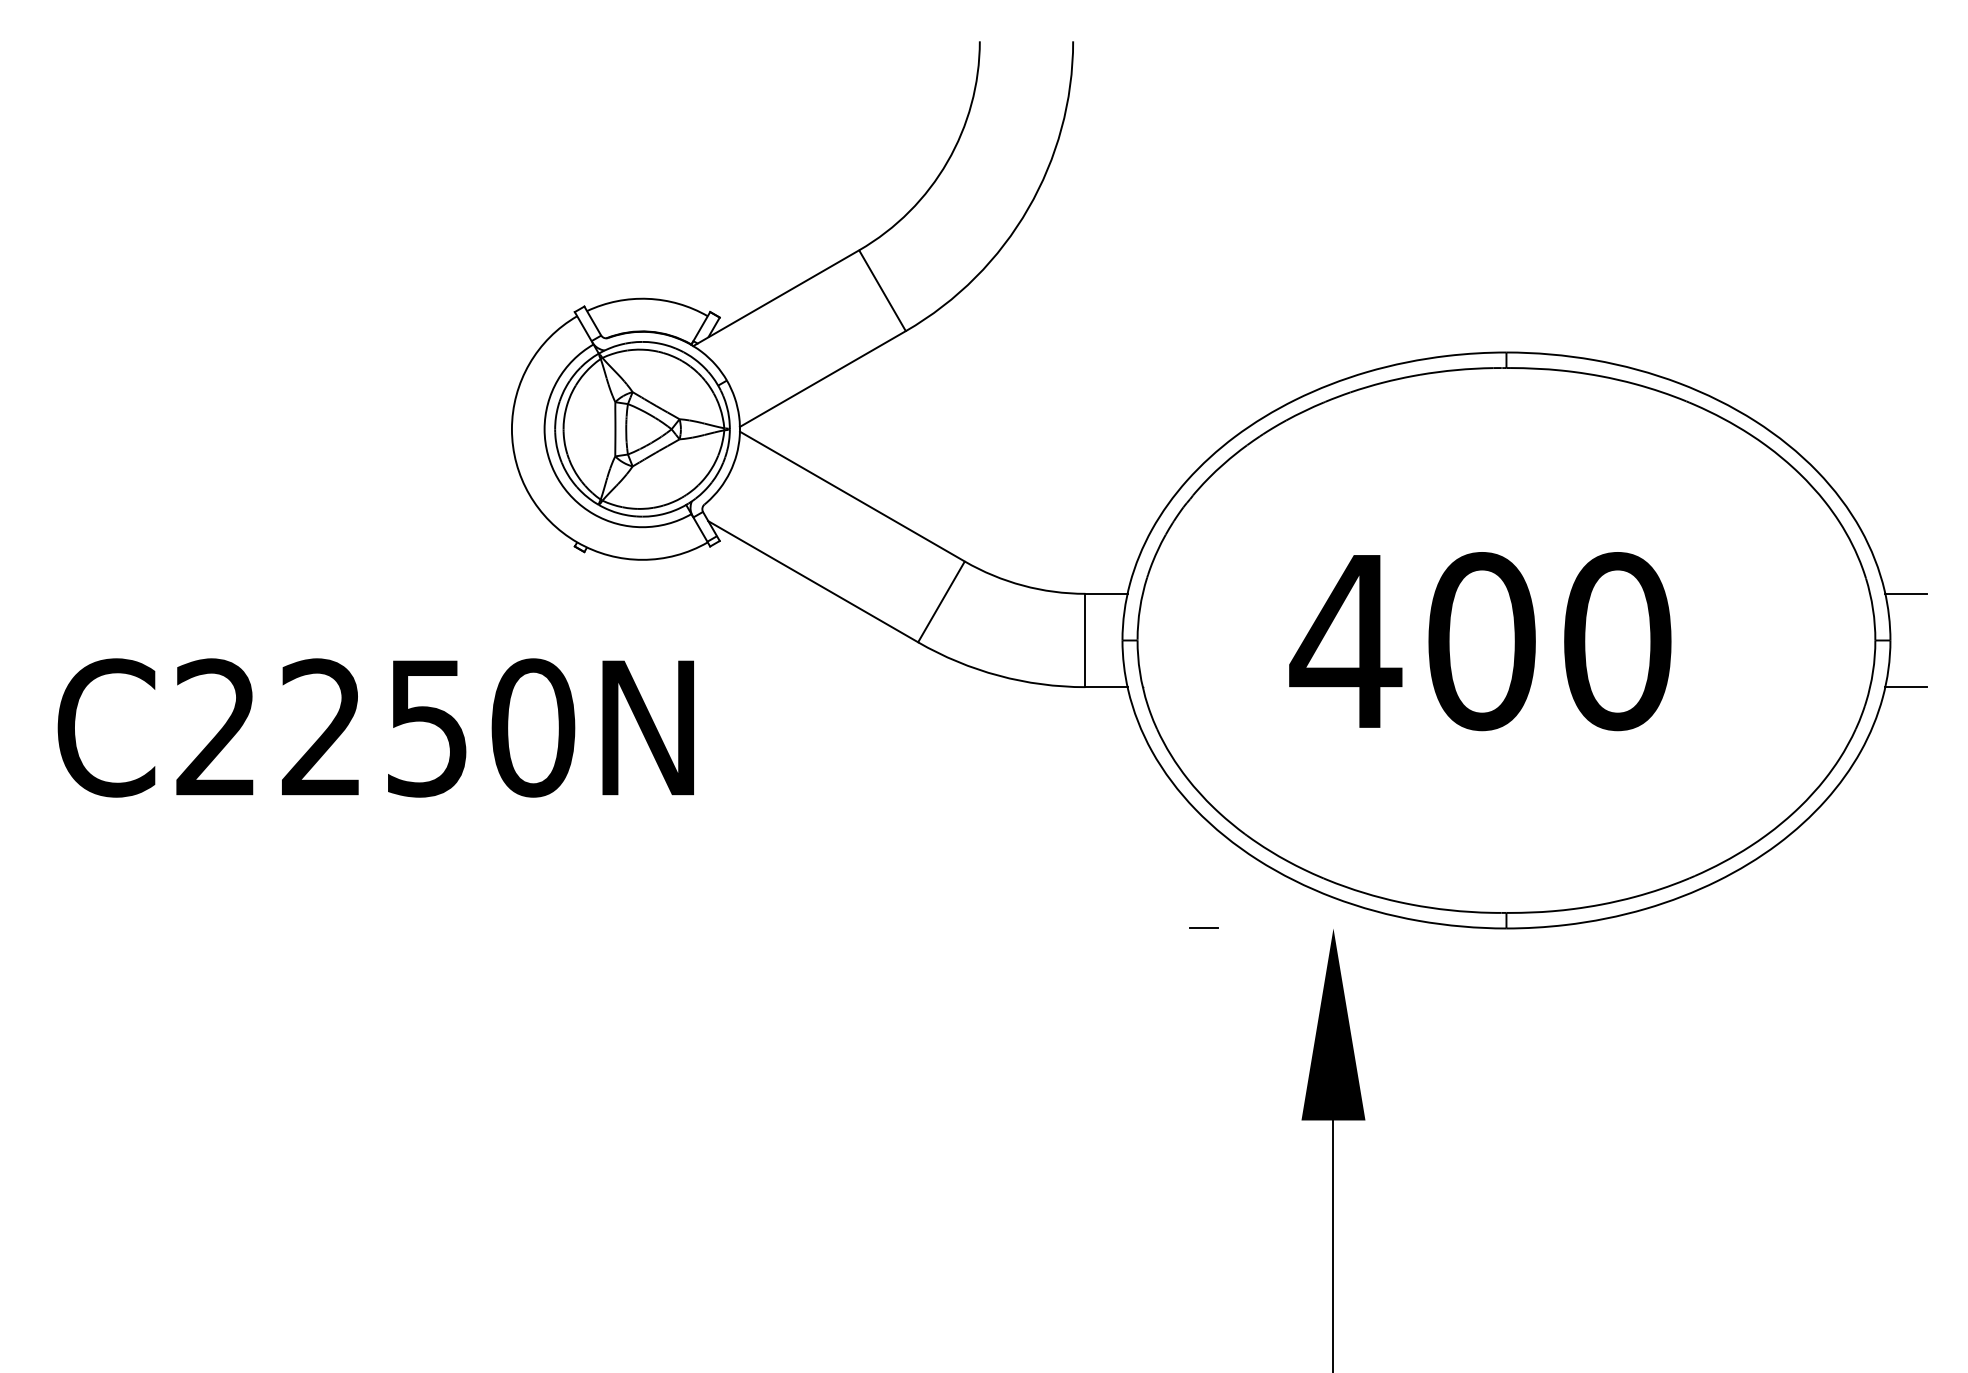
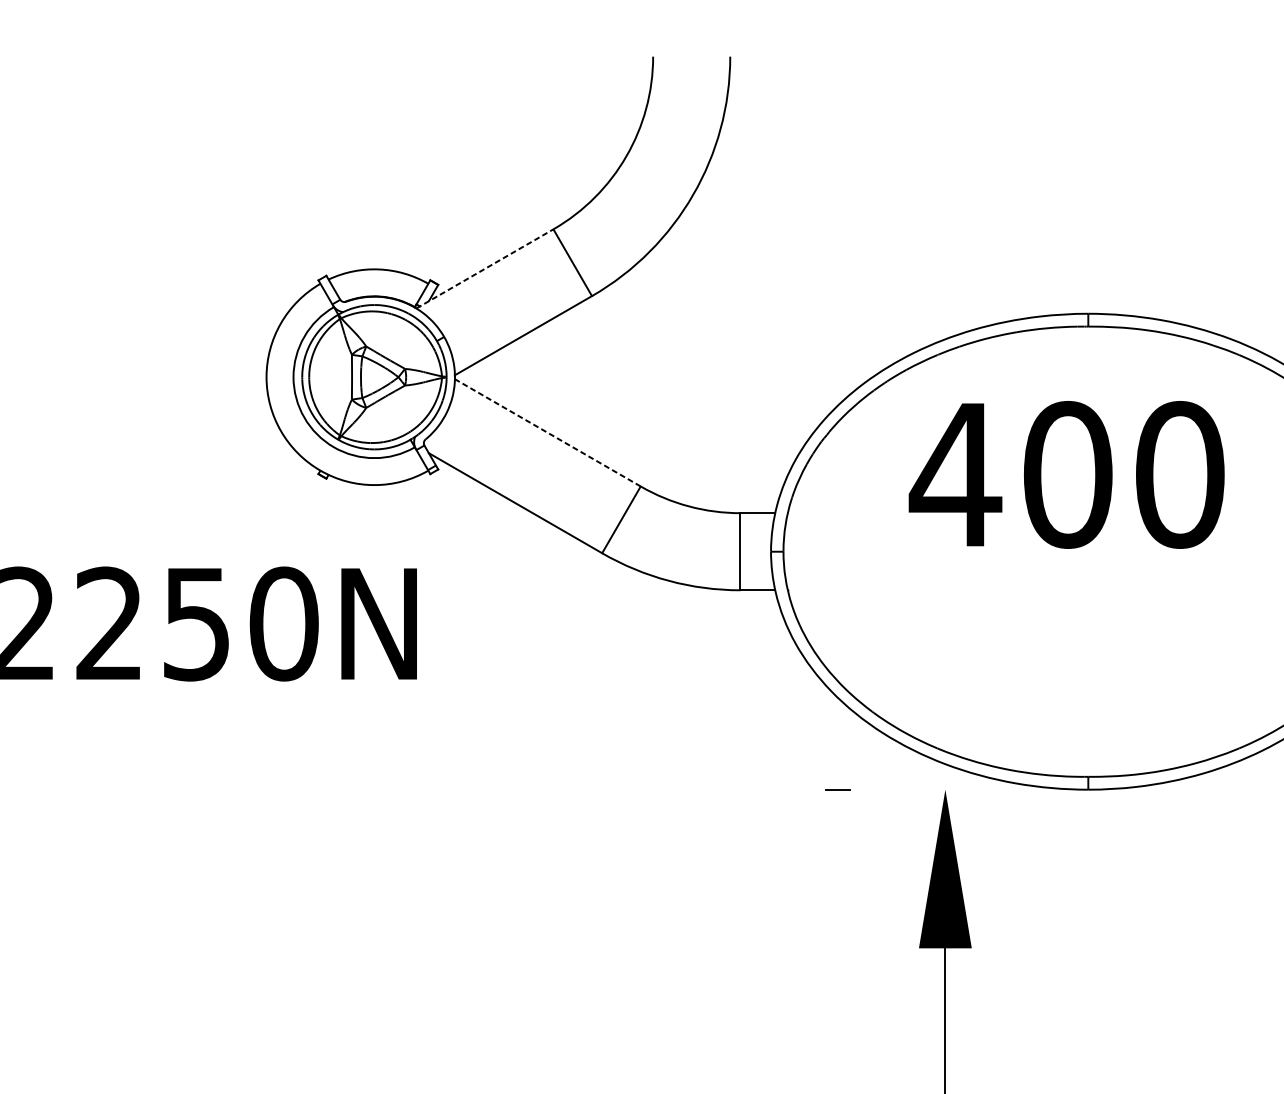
line: (776, 298) -> (485, 269), solid -> dashed
line: (852, 496) -> (547, 432), solid -> dashed
text: (1480, 641) -> (1066, 474), moved

